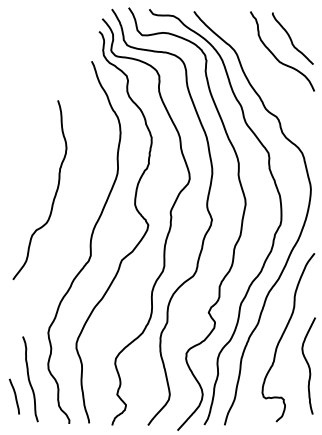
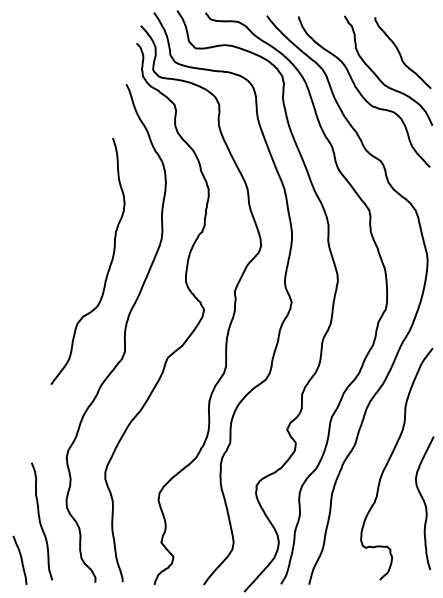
curve: (262, 68) -> (361, 93), added
curve: (55, 192) -> (109, 264), moved
curve: (14, 396) -> (20, 559), moved

